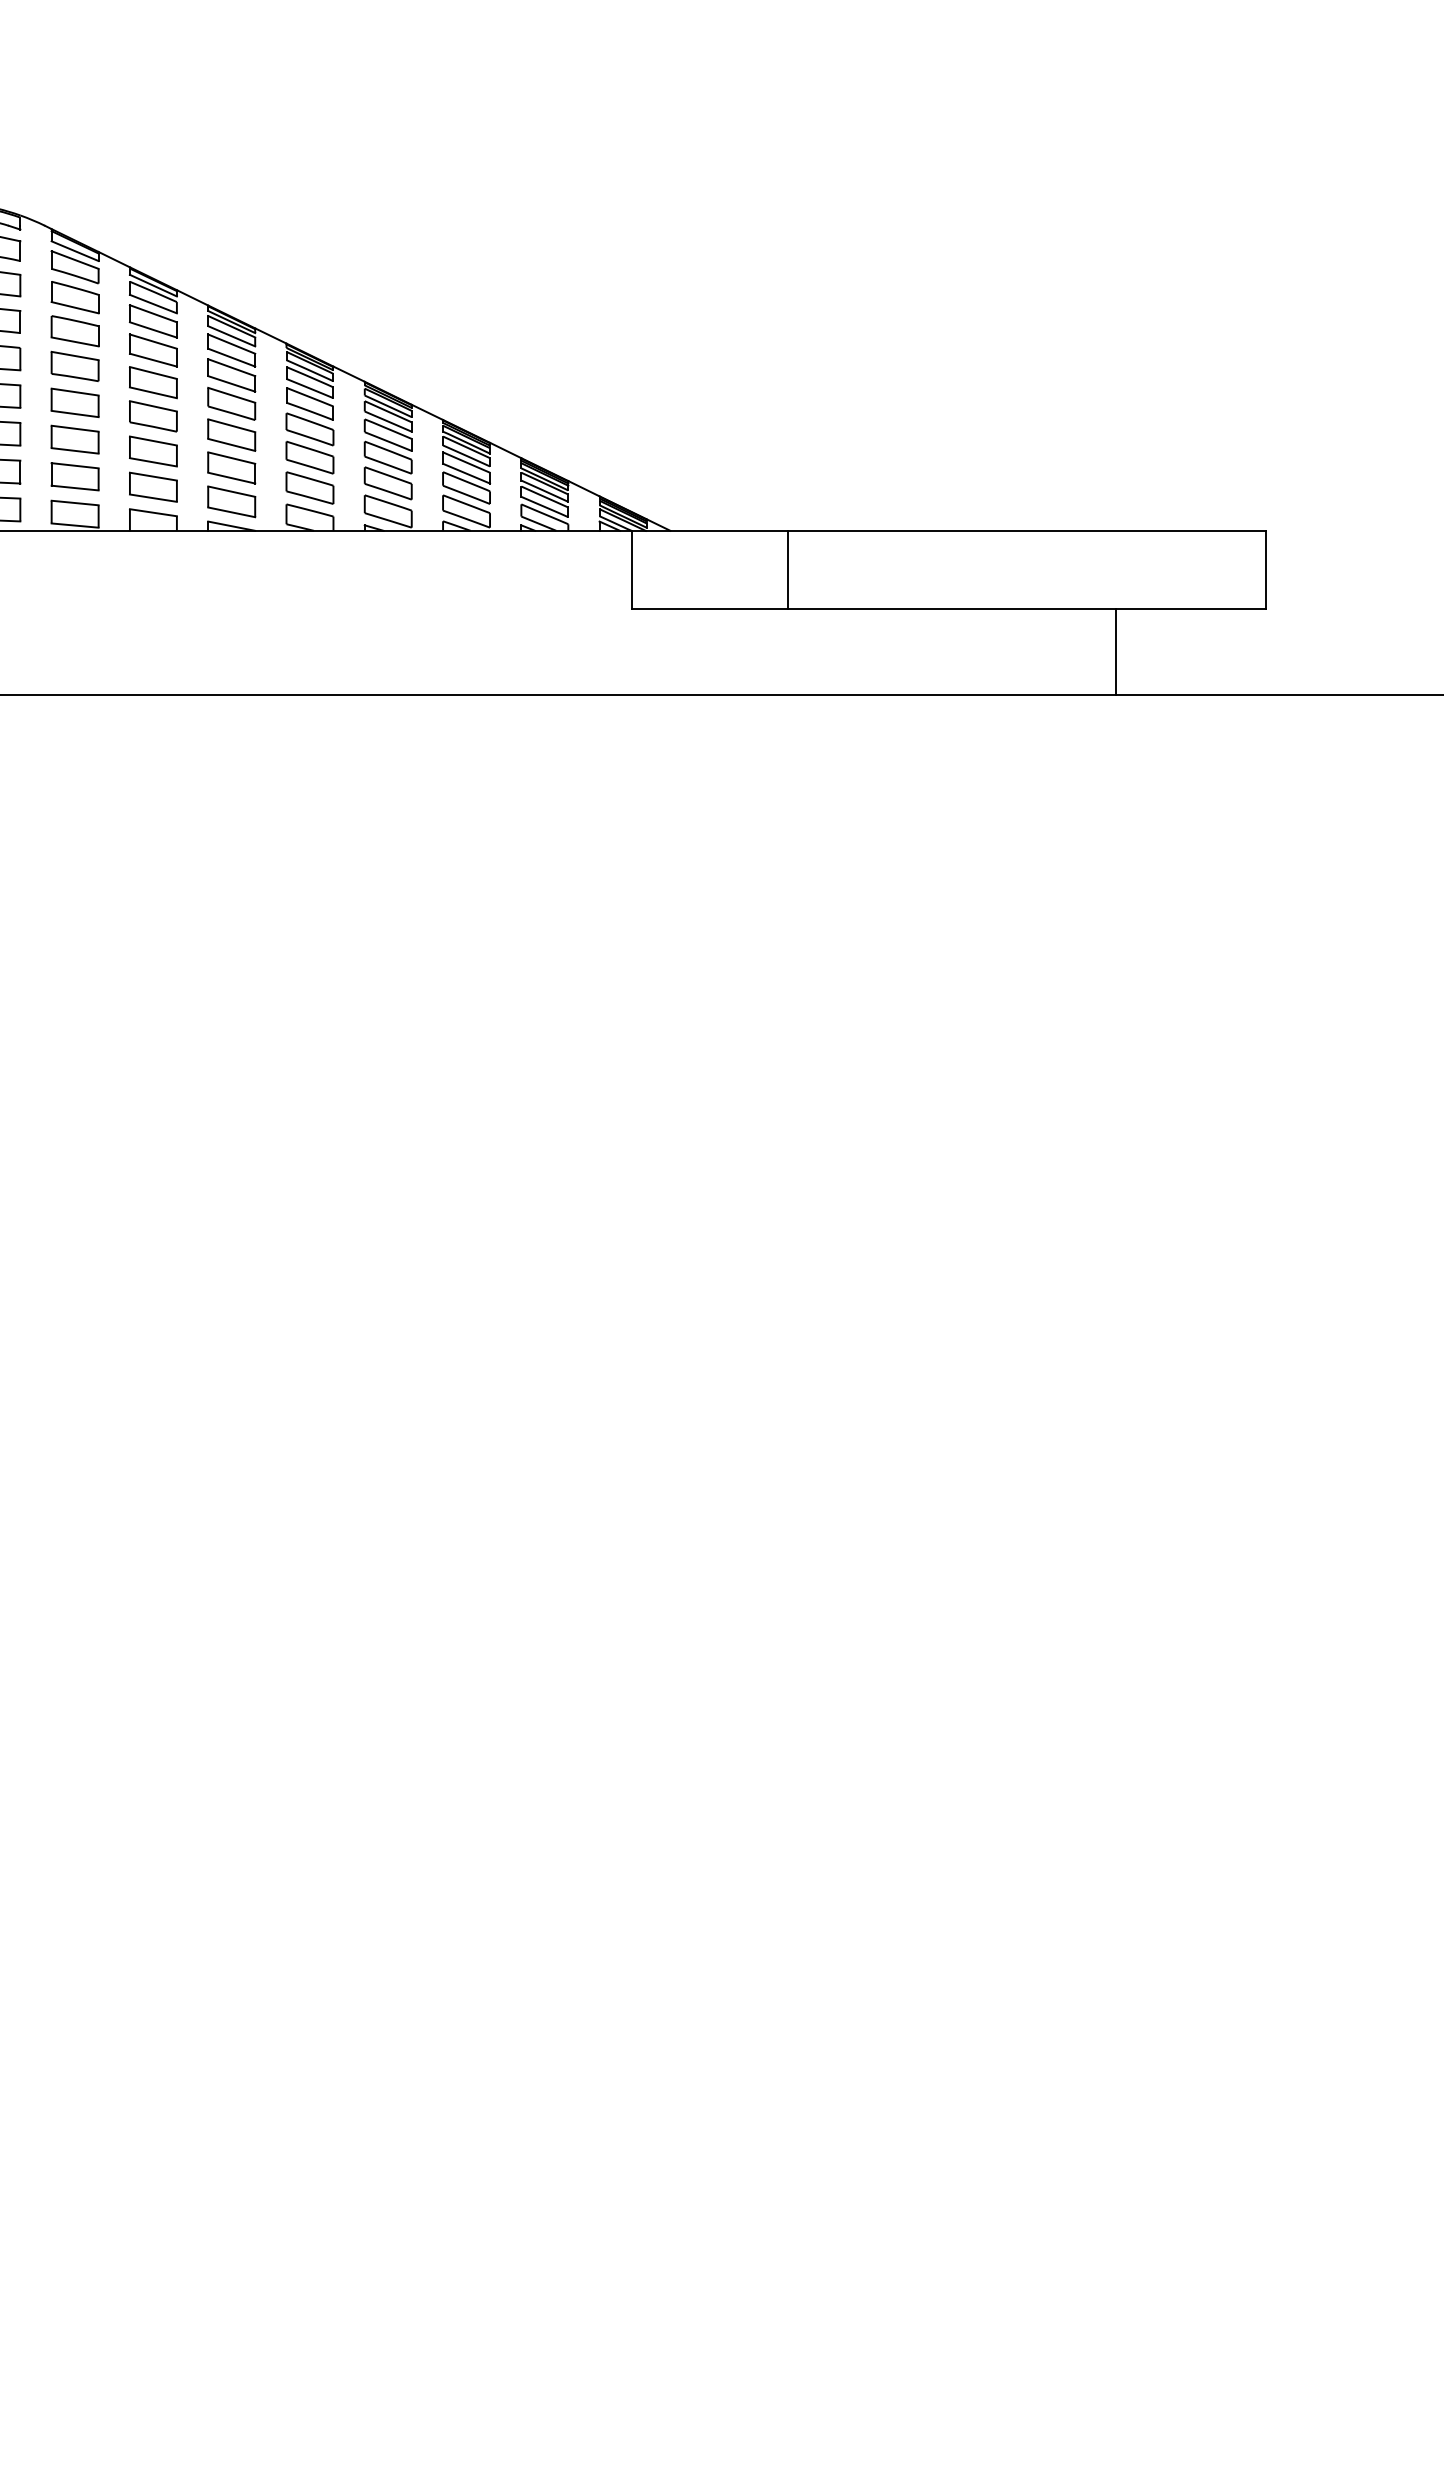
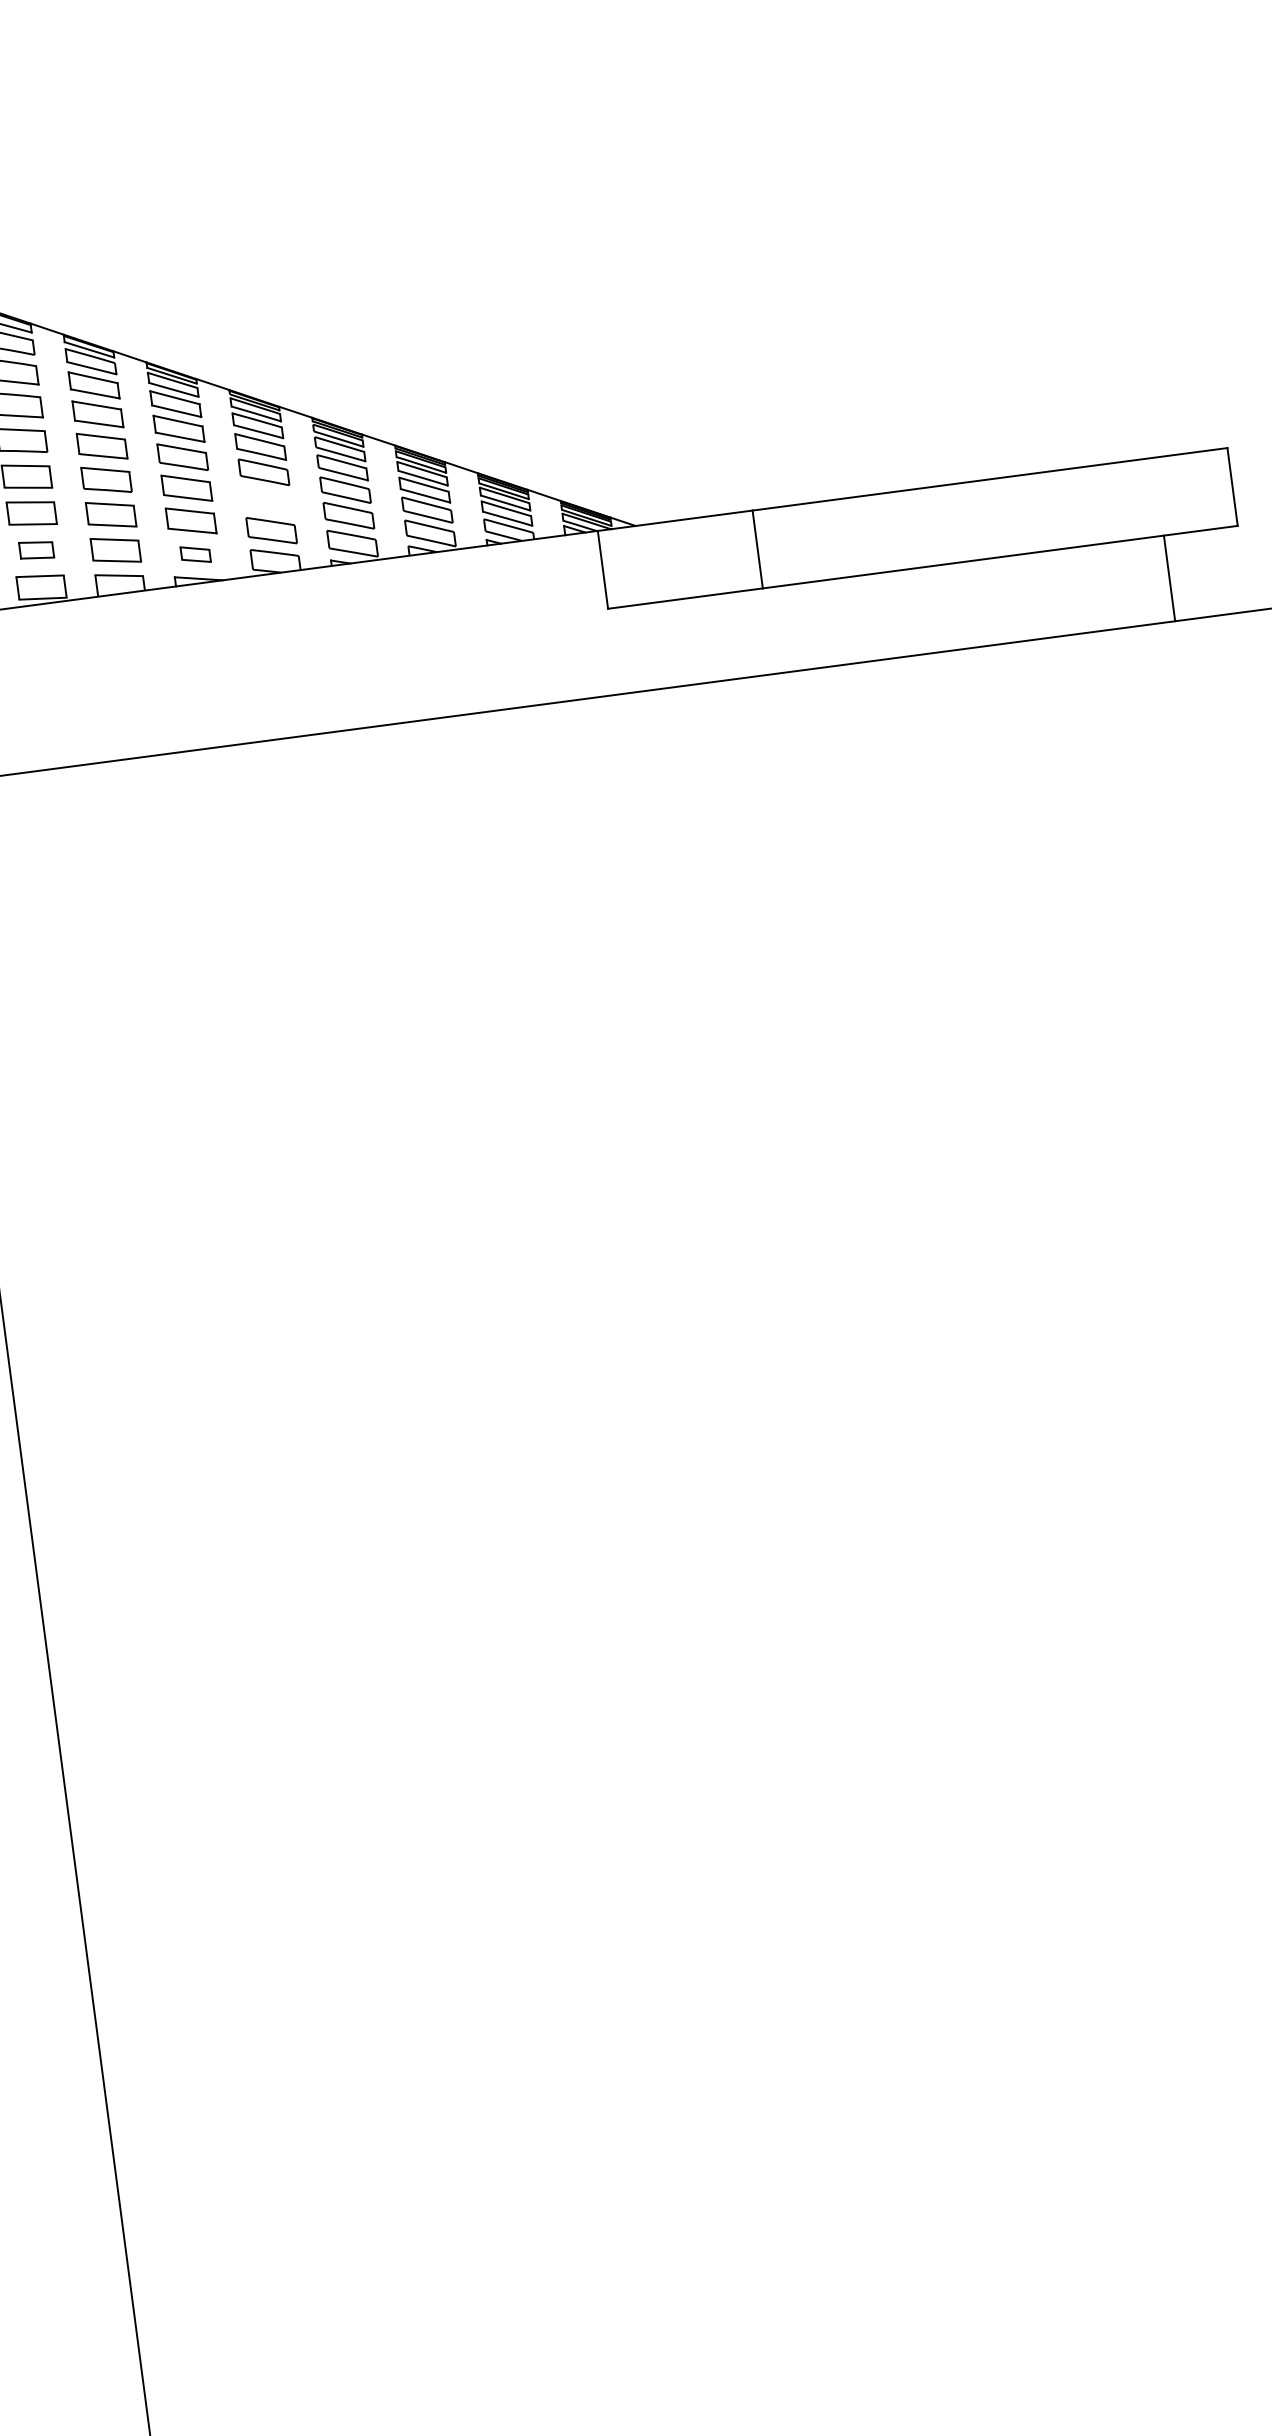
part: (309, 457) -> (267, 500), removed
part: (74, 476) -> (35, 549), size x0.7
part: (231, 501) -> (195, 554), size x0.6
line: (1116, 652) -> (1169, 578), moved

